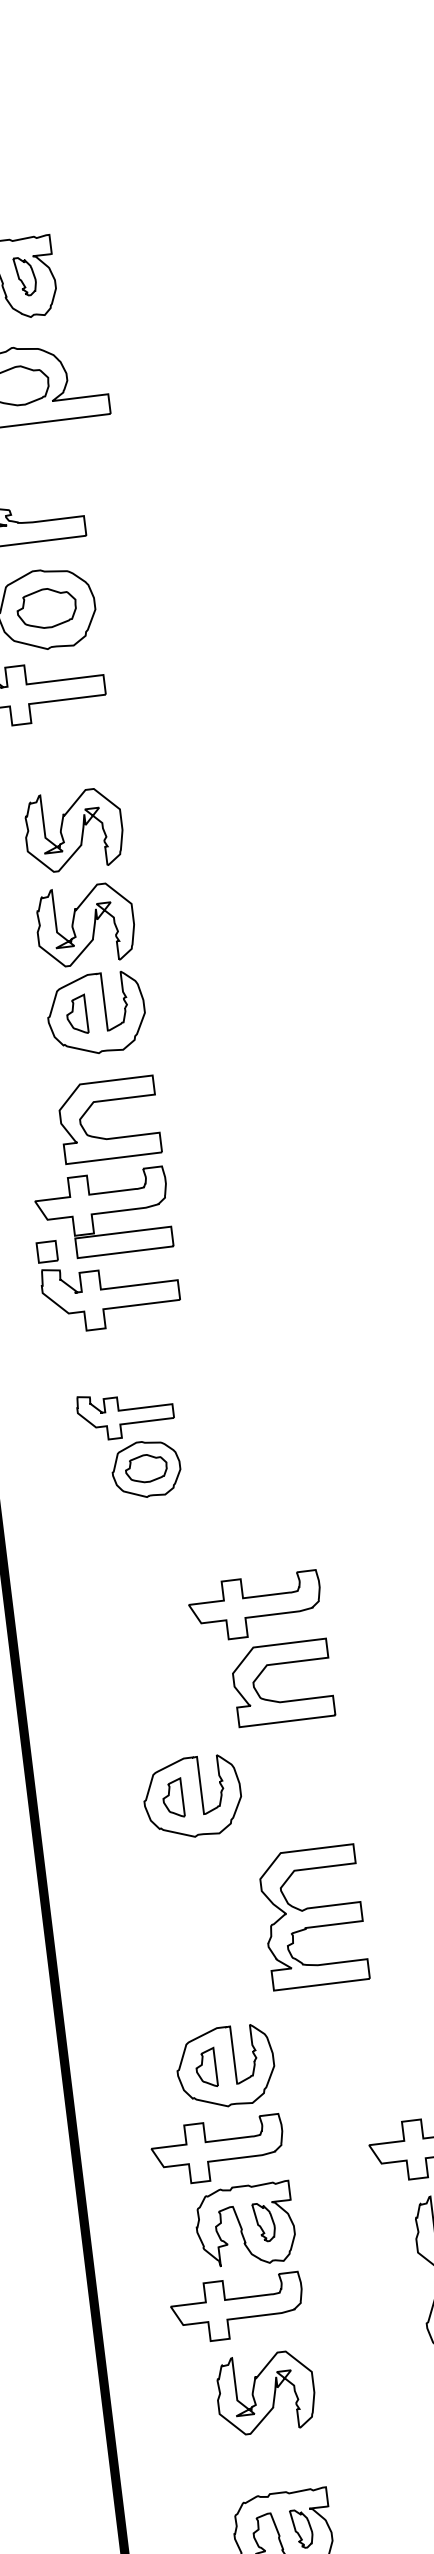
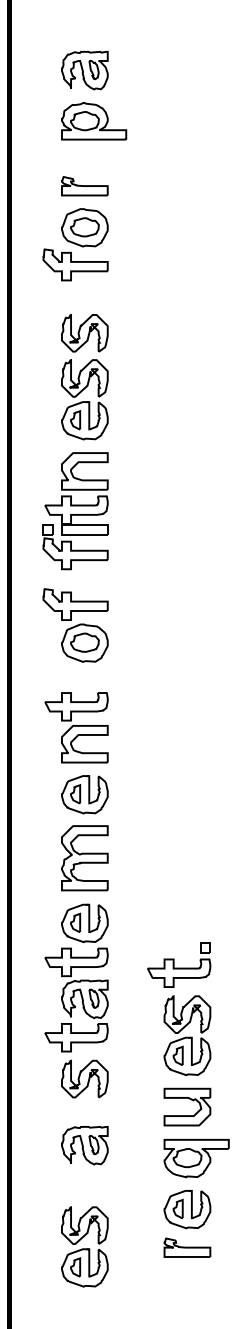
part: (129, 1445) -> (75, 625), size x1.43
part: (260, 1650) -> (76, 727), moved
part: (312, 1917) -> (84, 858), moved

